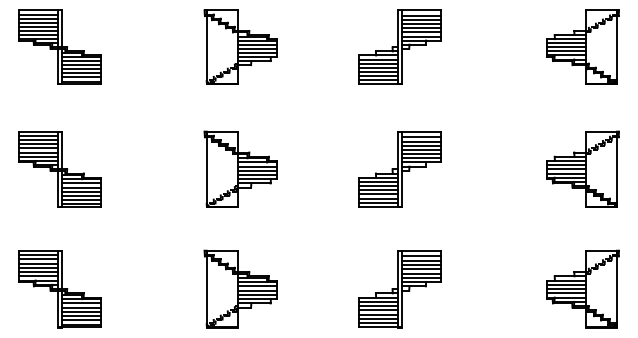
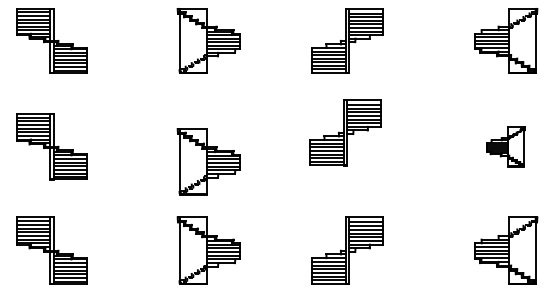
part: (240, 169) -> (208, 161), moved
part: (400, 169) -> (345, 132), moved
part: (583, 169) -> (506, 146), size x0.6

